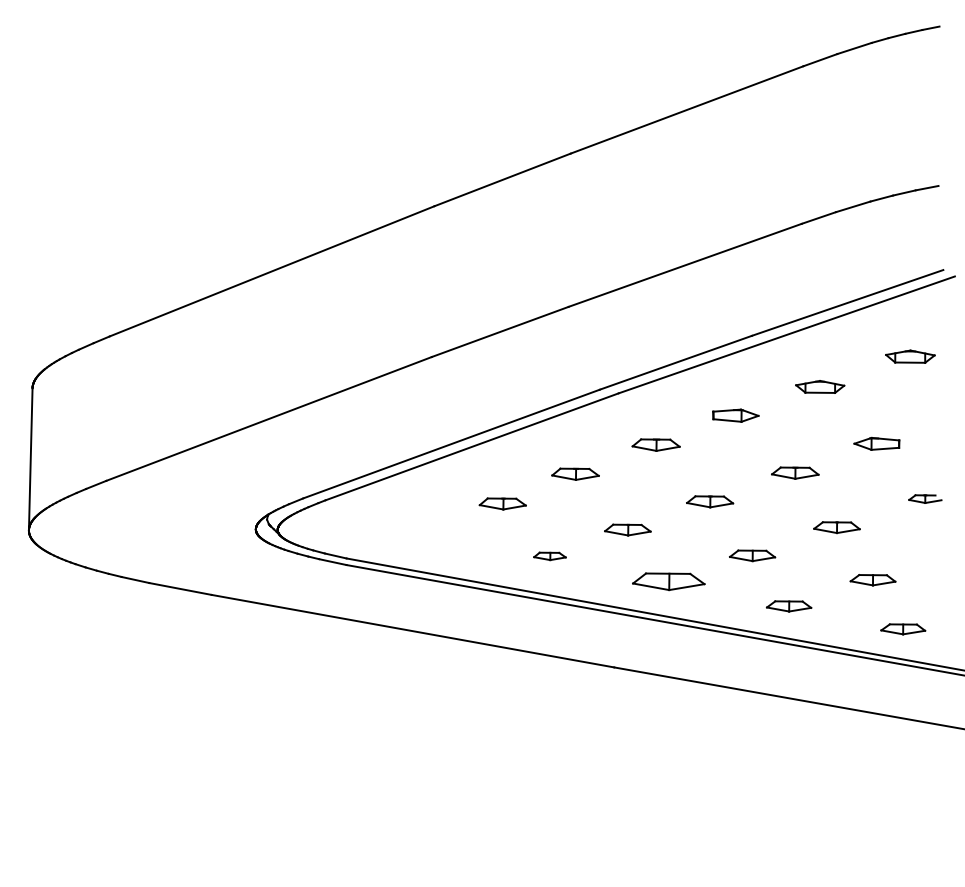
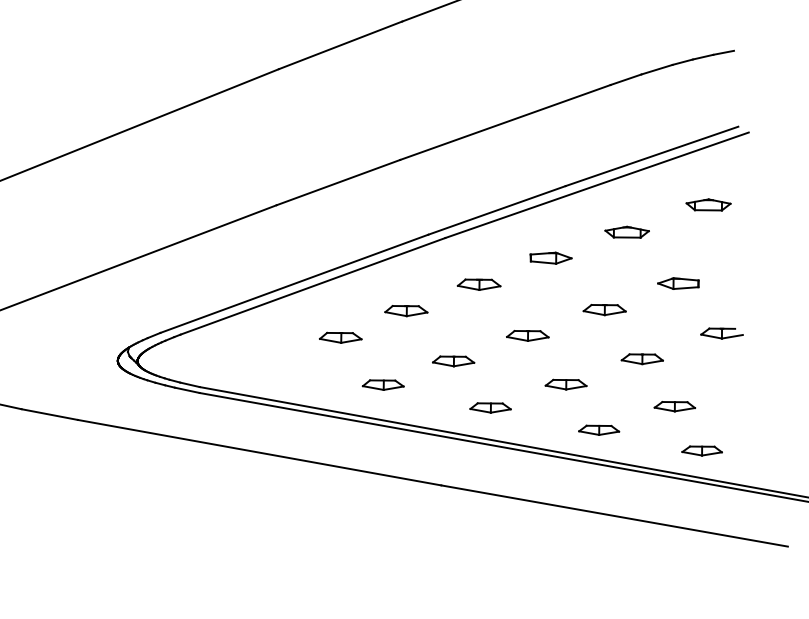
part: (925, 498) -> (722, 332), size x1.43
part: (549, 556) -> (382, 385), size x1.43
part: (668, 581) -> (490, 407), size x0.62

